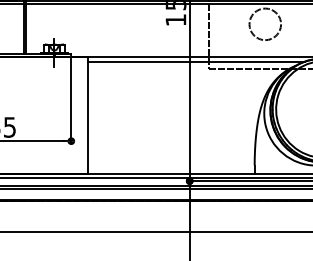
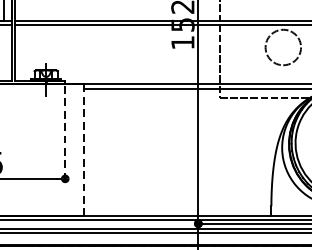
line: (71, 101) -> (65, 134), solid -> dashed
line: (88, 115) -> (84, 149), solid -> dashed

